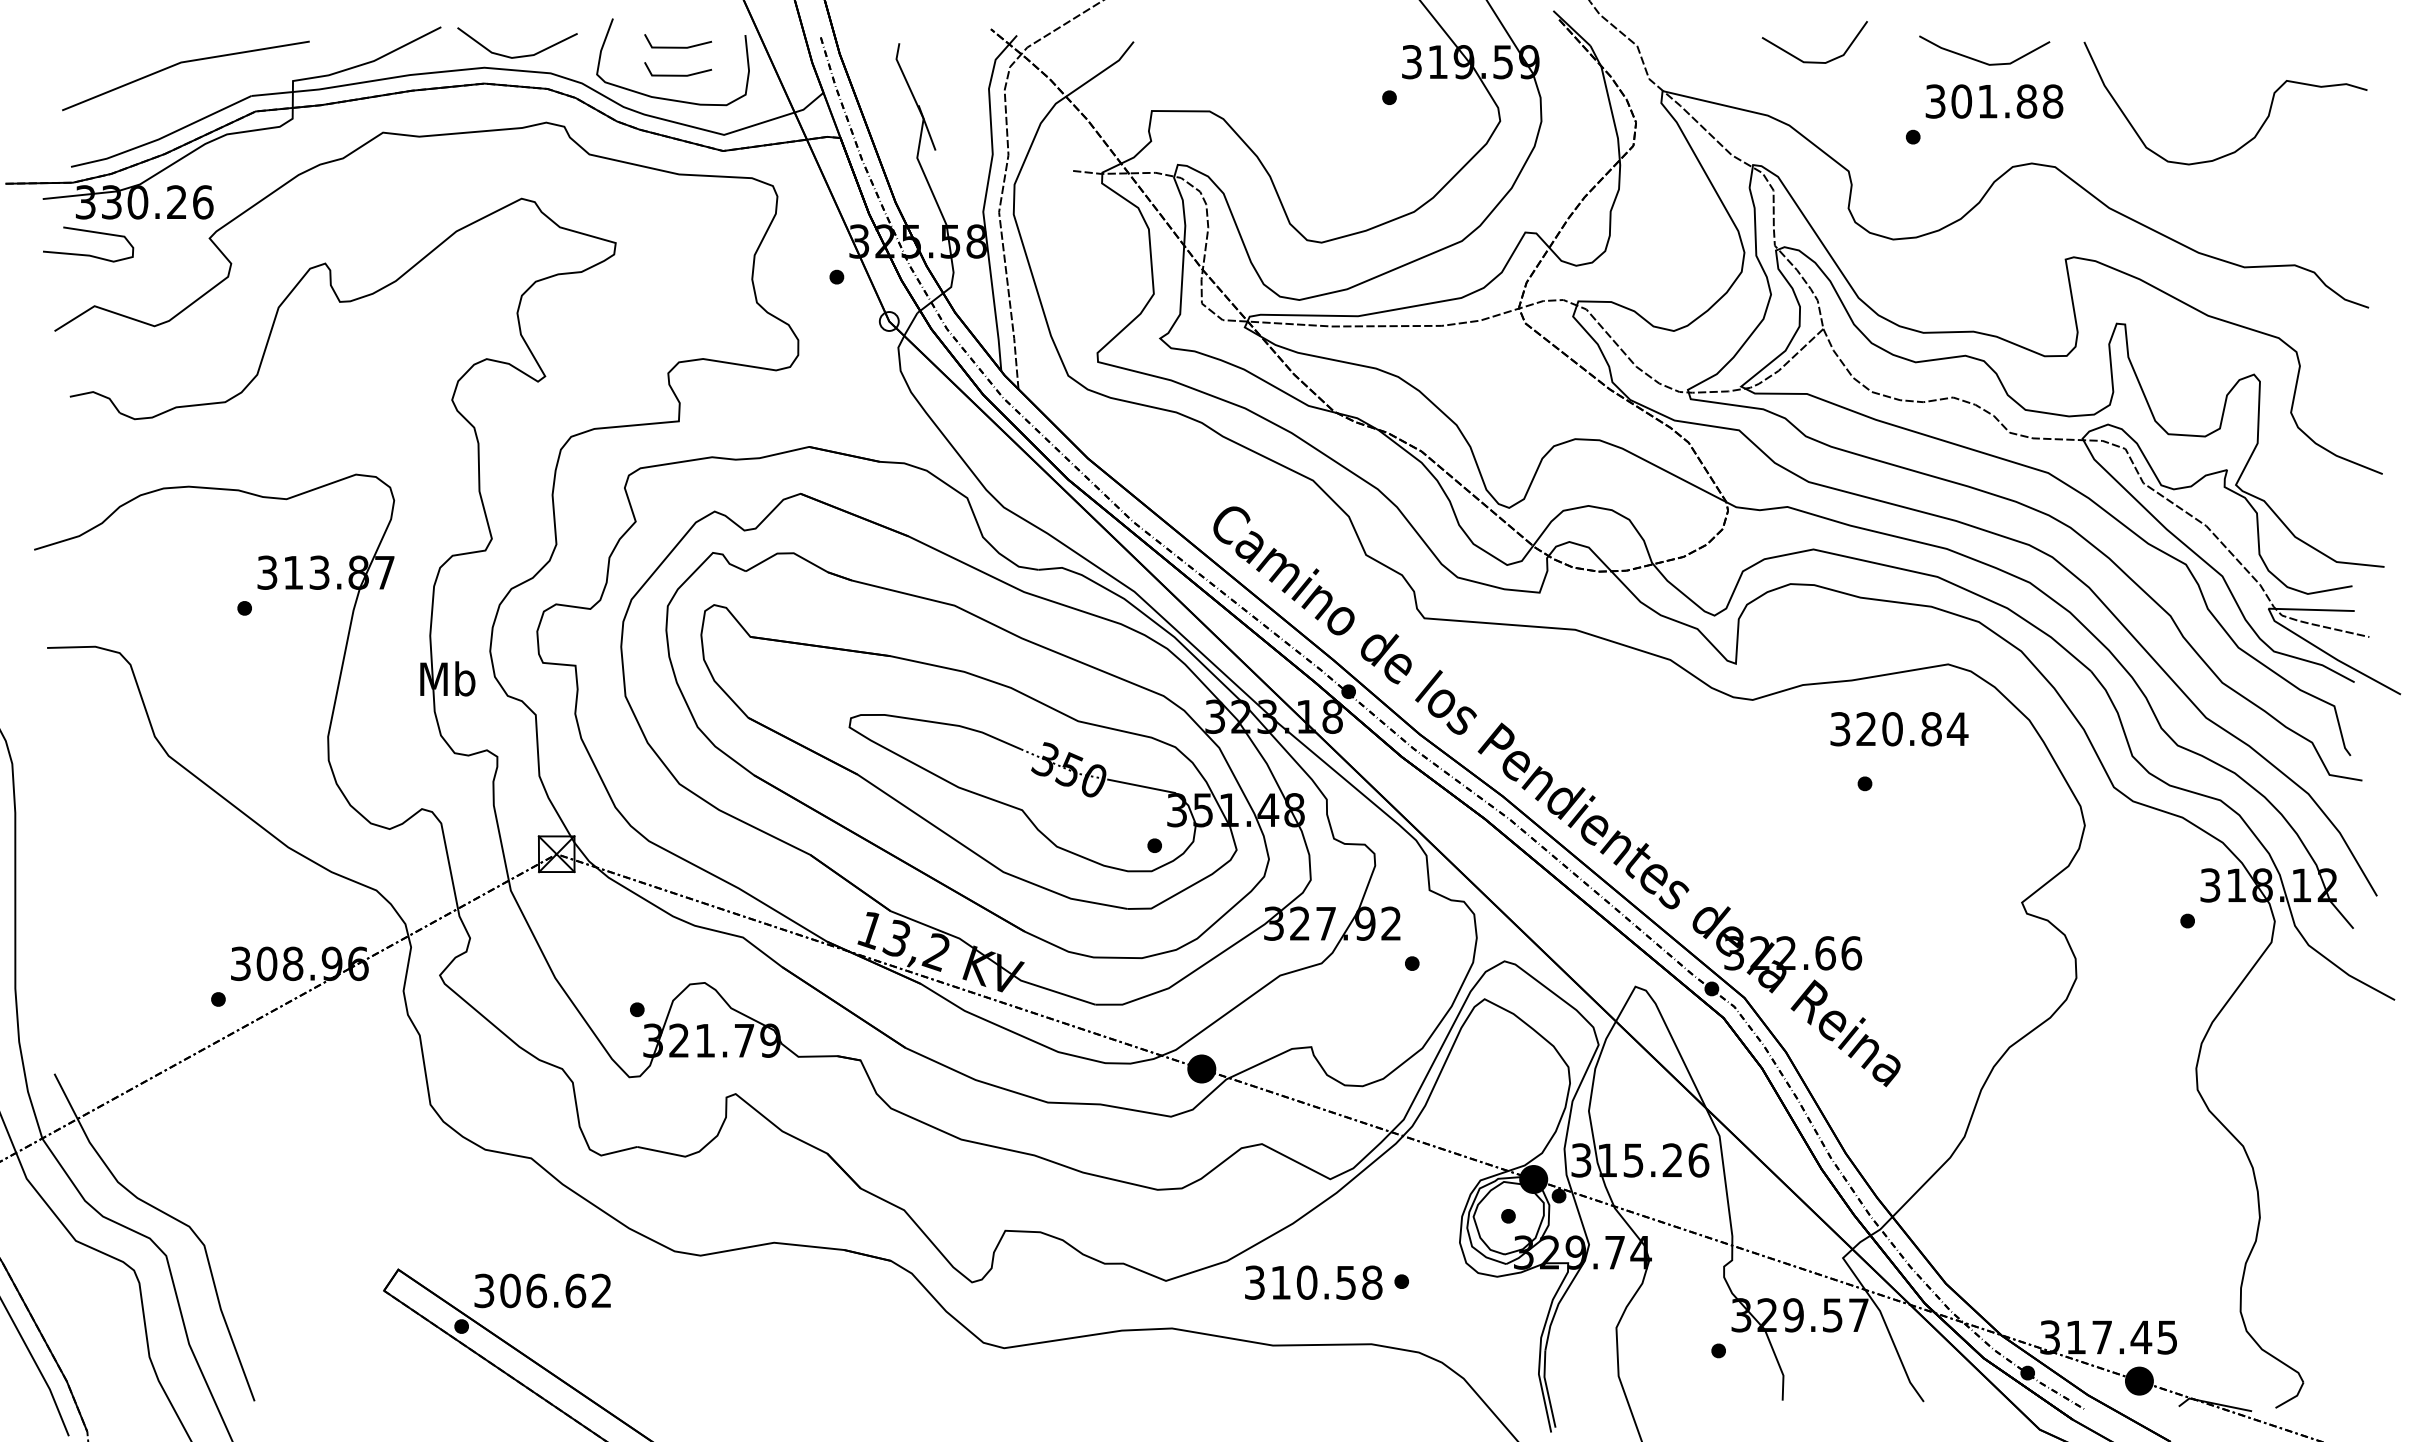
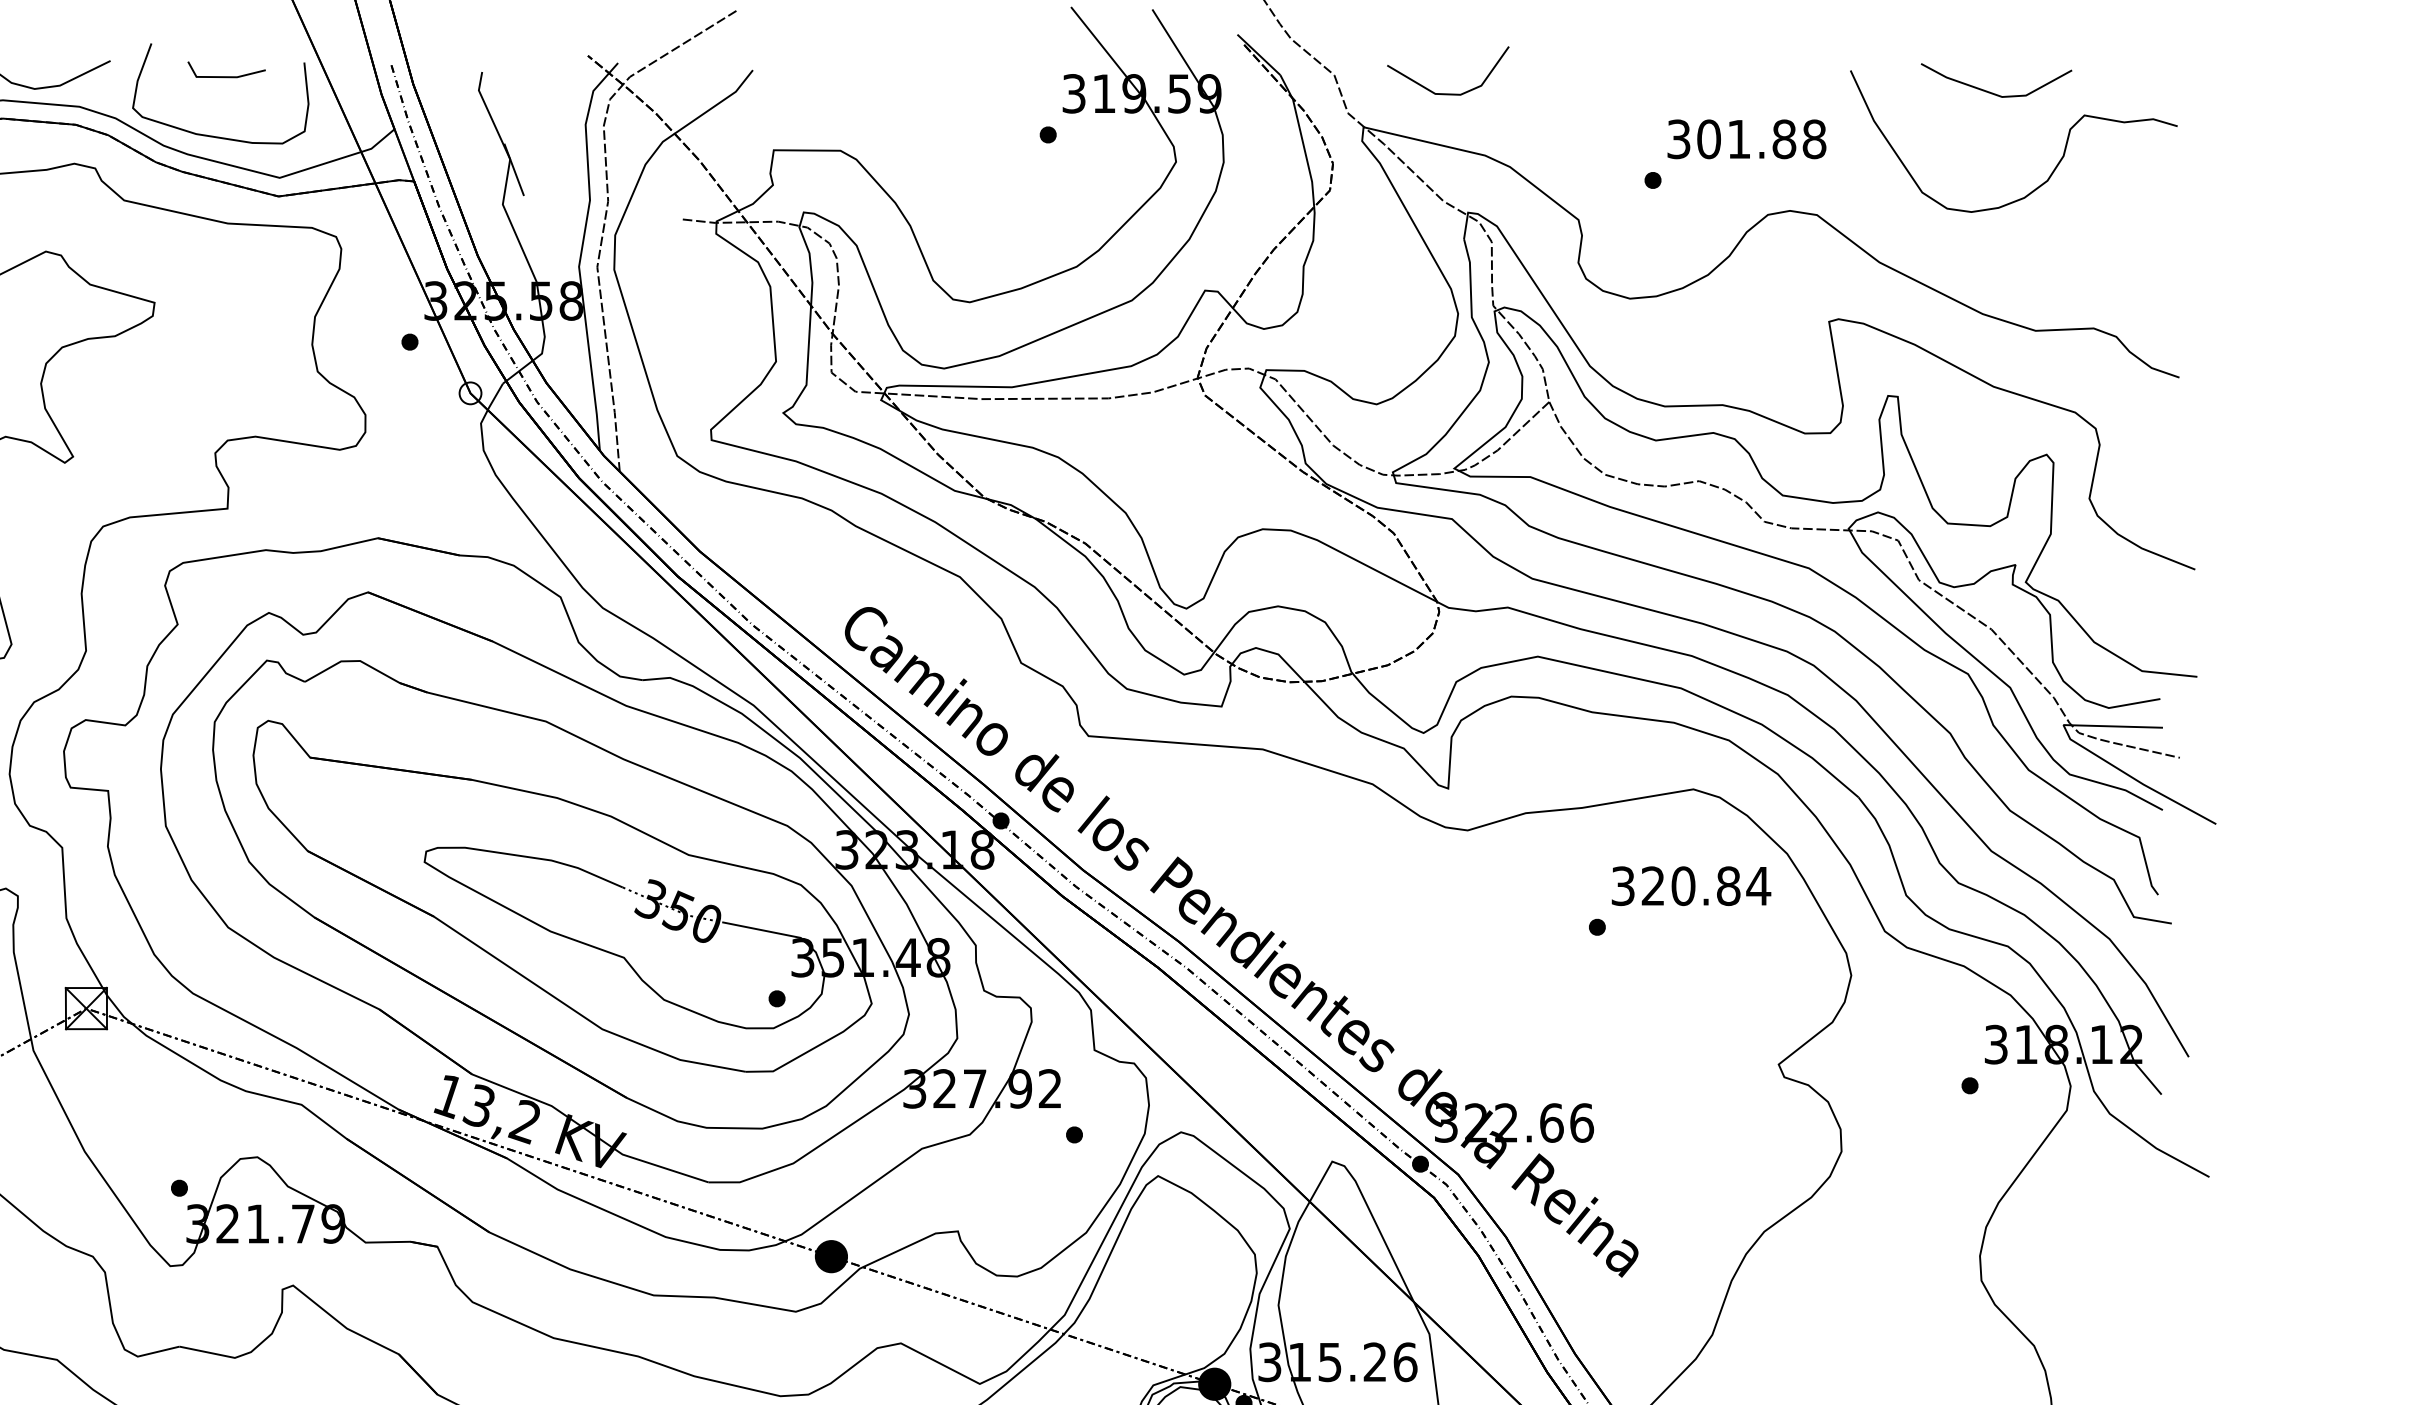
line: (1980, 60) -> (1991, 91), moved
line: (1814, 61) -> (1447, 93), moved
line: (678, 74) -> (227, 108), removed
text: (1899, 729) -> (1691, 886), moved

